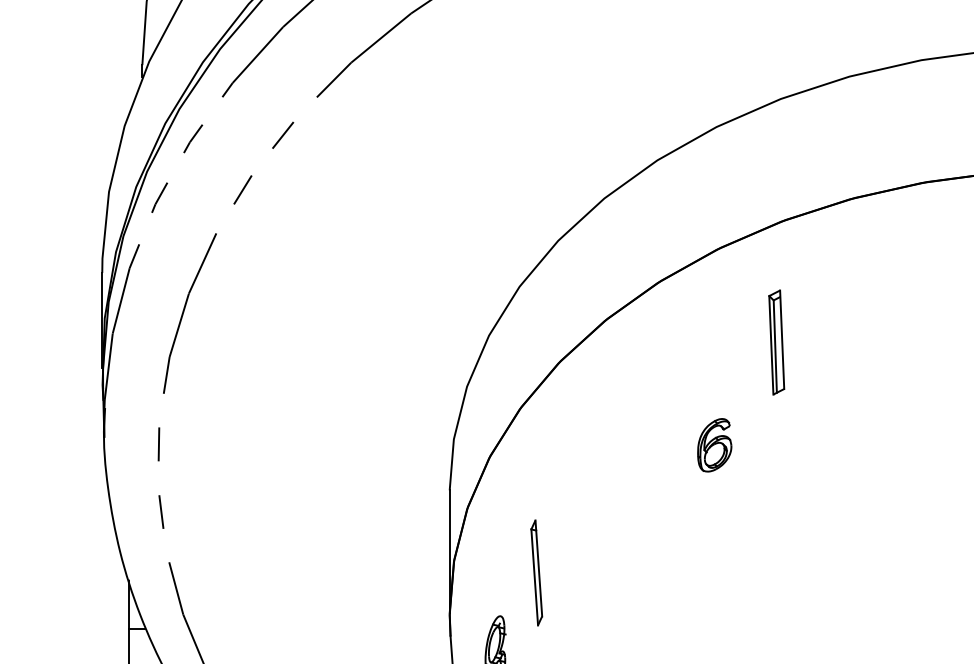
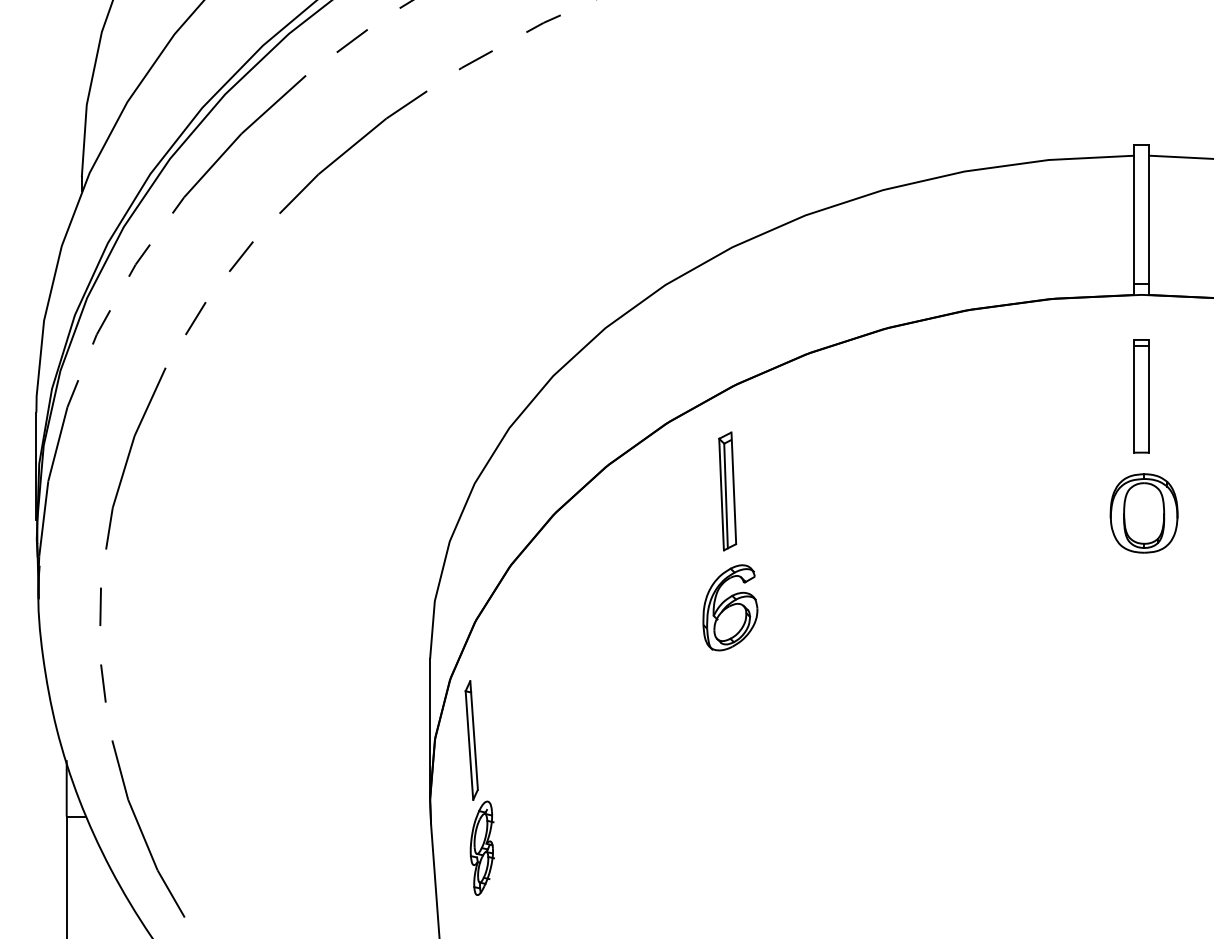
part: (776, 342) -> (727, 491), moved
part: (714, 444) -> (730, 607), size x1.43
part: (536, 572) -> (471, 740), moved

